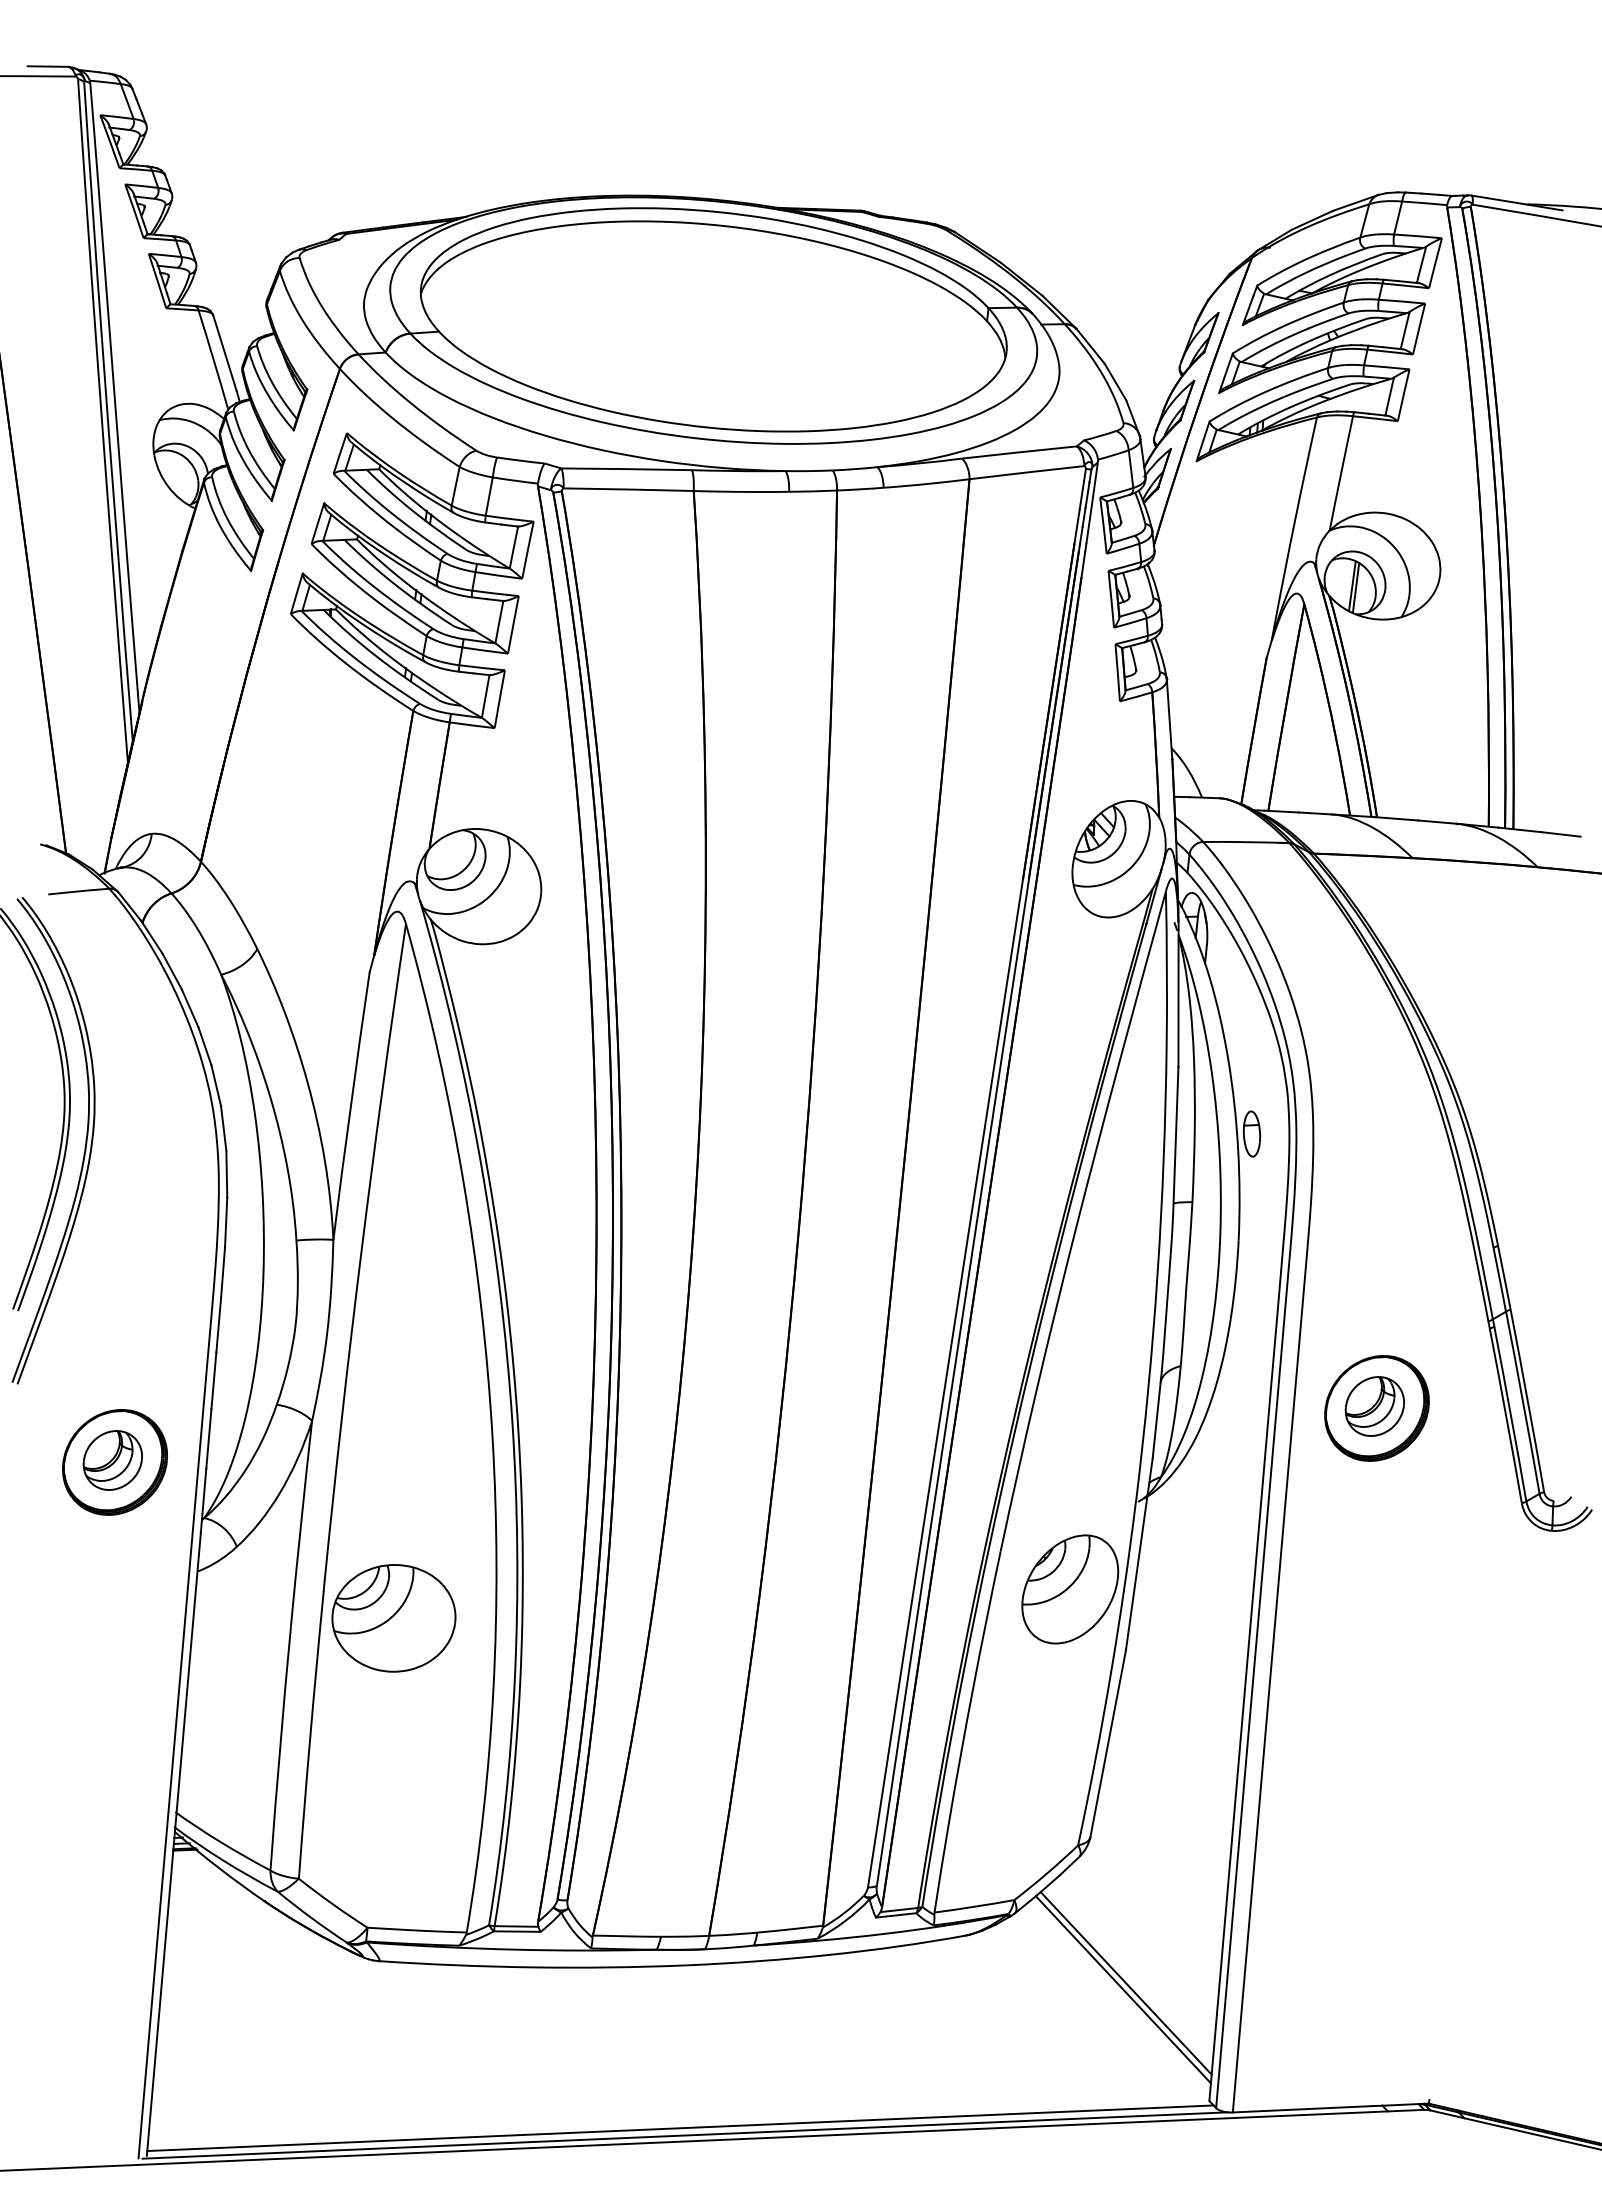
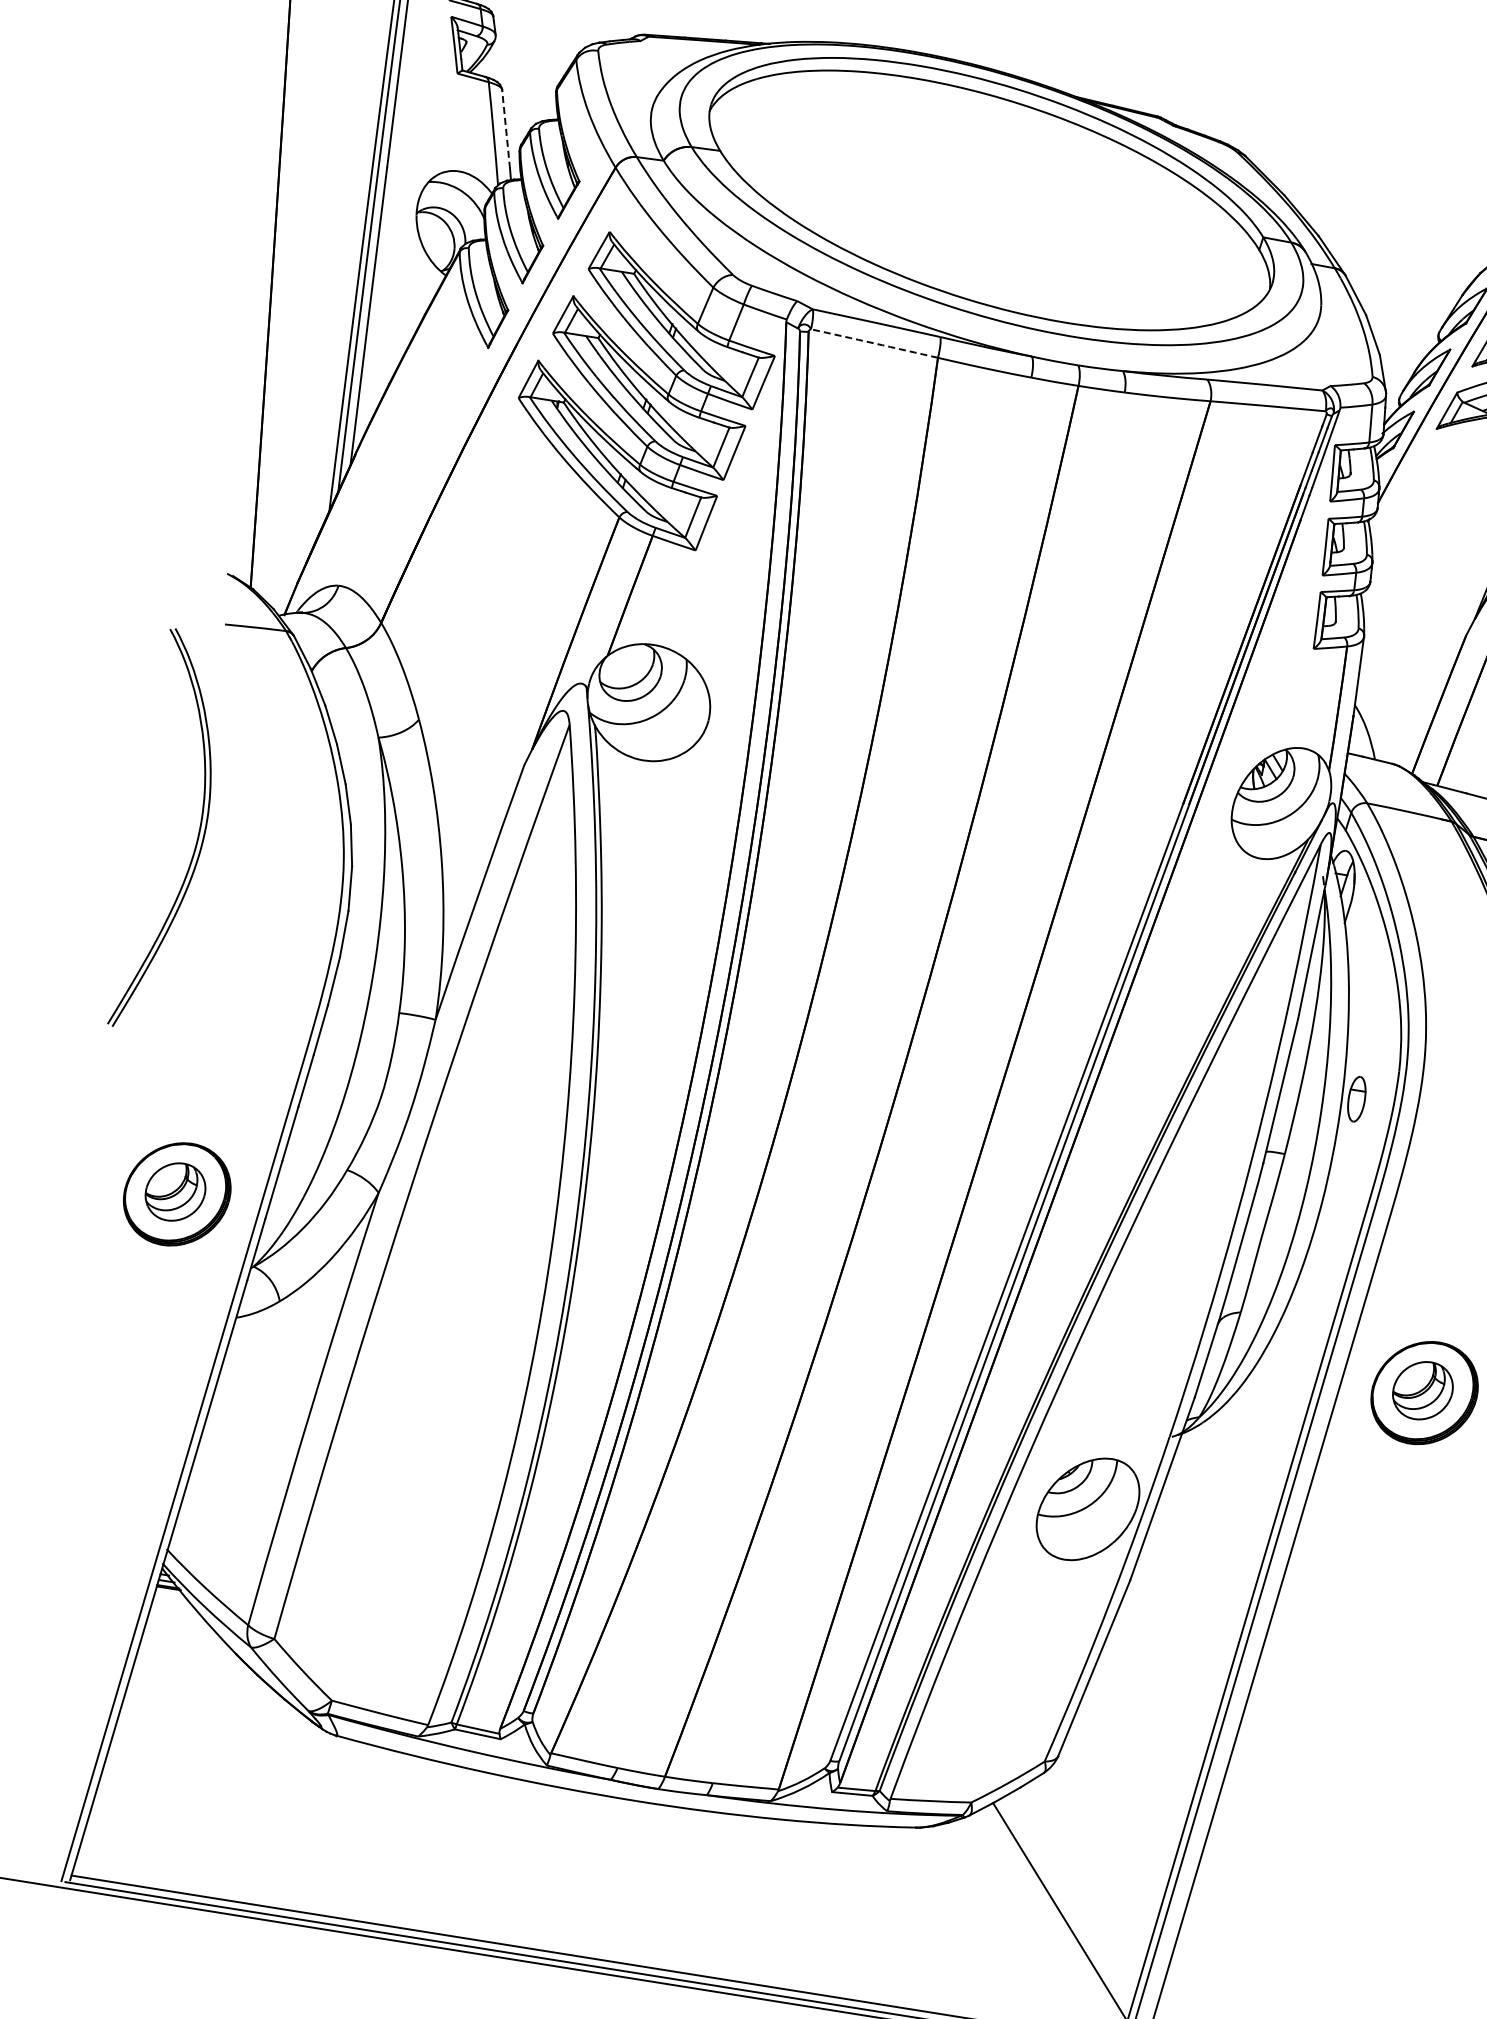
line: (224, 353) -> (505, 129), solid -> dashed
arc: (628, 489) -> (874, 343), solid -> dashed
part: (84, 1146) -> (210, 878), removed
part: (393, 1618) -> (418, 1402), removed
line: (1125, 1983) -> (1063, 1906), removed

